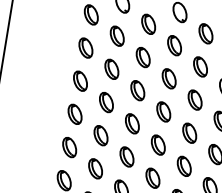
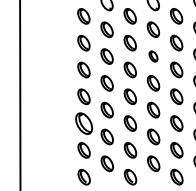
part: (169, 78) -> (153, 56), size x0.7
part: (68, 147) -> (83, 123), size x1.4

